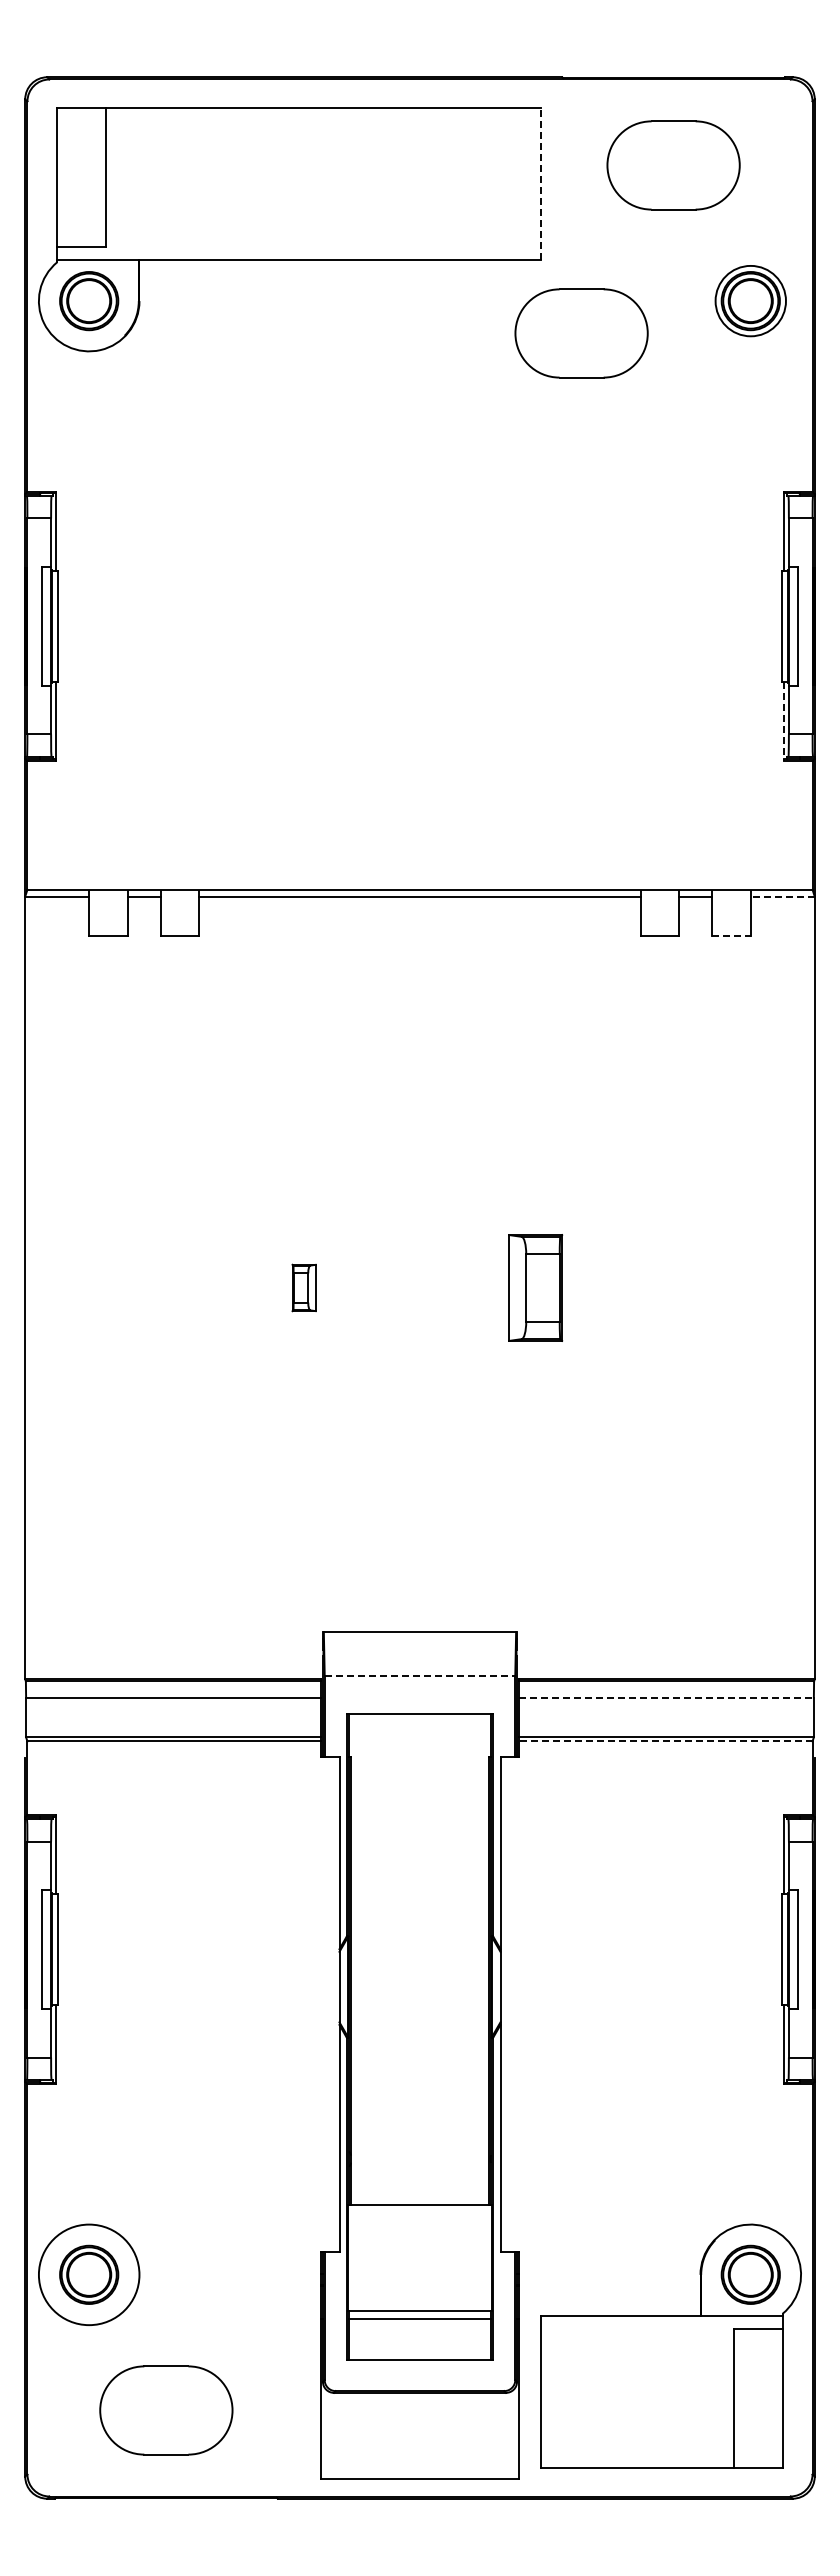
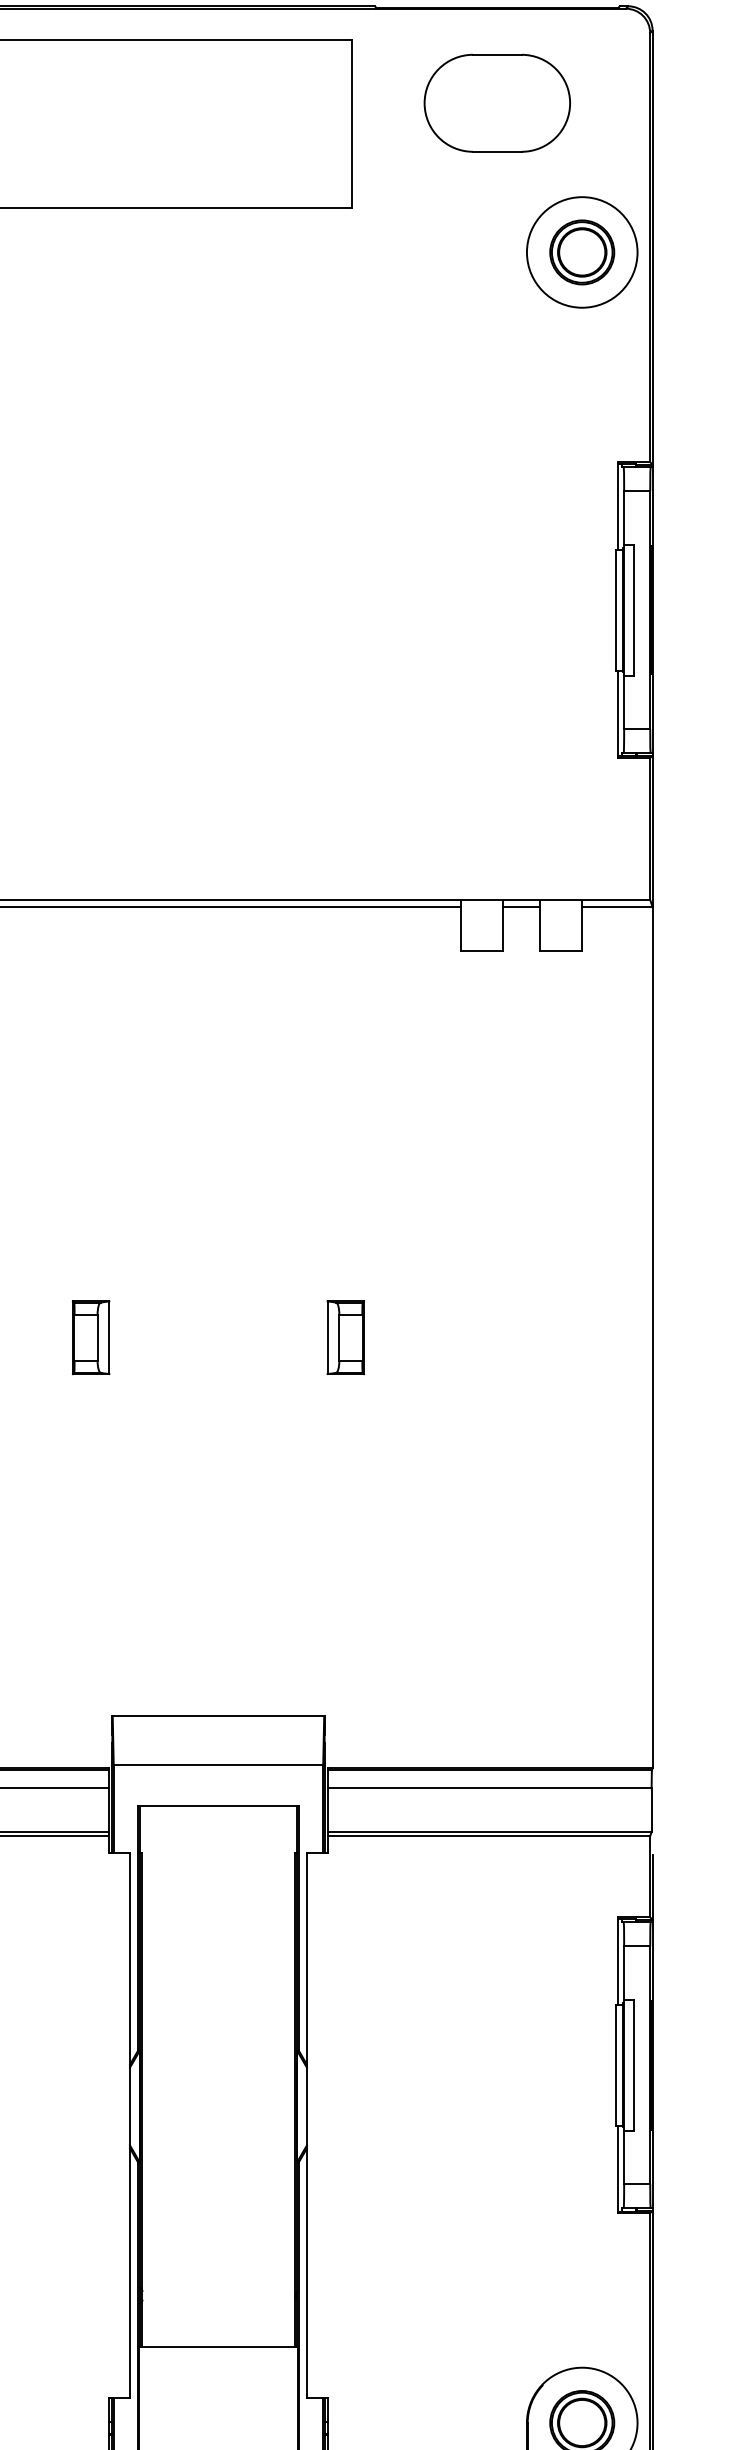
line: (541, 183) -> (352, 123), dashed -> solid
circle: (750, 300) -> (581, 251), size x1.43
part: (581, 333) -> (396, 288), removed
line: (783, 721) -> (618, 714), dashed -> solid
line: (782, 896) -> (617, 907), dashed -> solid
line: (731, 936) -> (561, 951), dashed -> solid
part: (303, 1287) -> (90, 1337), size x1.43
part: (535, 1287) -> (345, 1337), size x0.62
line: (420, 1676) -> (219, 1764), dashed -> solid
line: (667, 1697) -> (490, 1788), dashed -> solid
line: (665, 1741) -> (488, 1836), dashed -> solid

